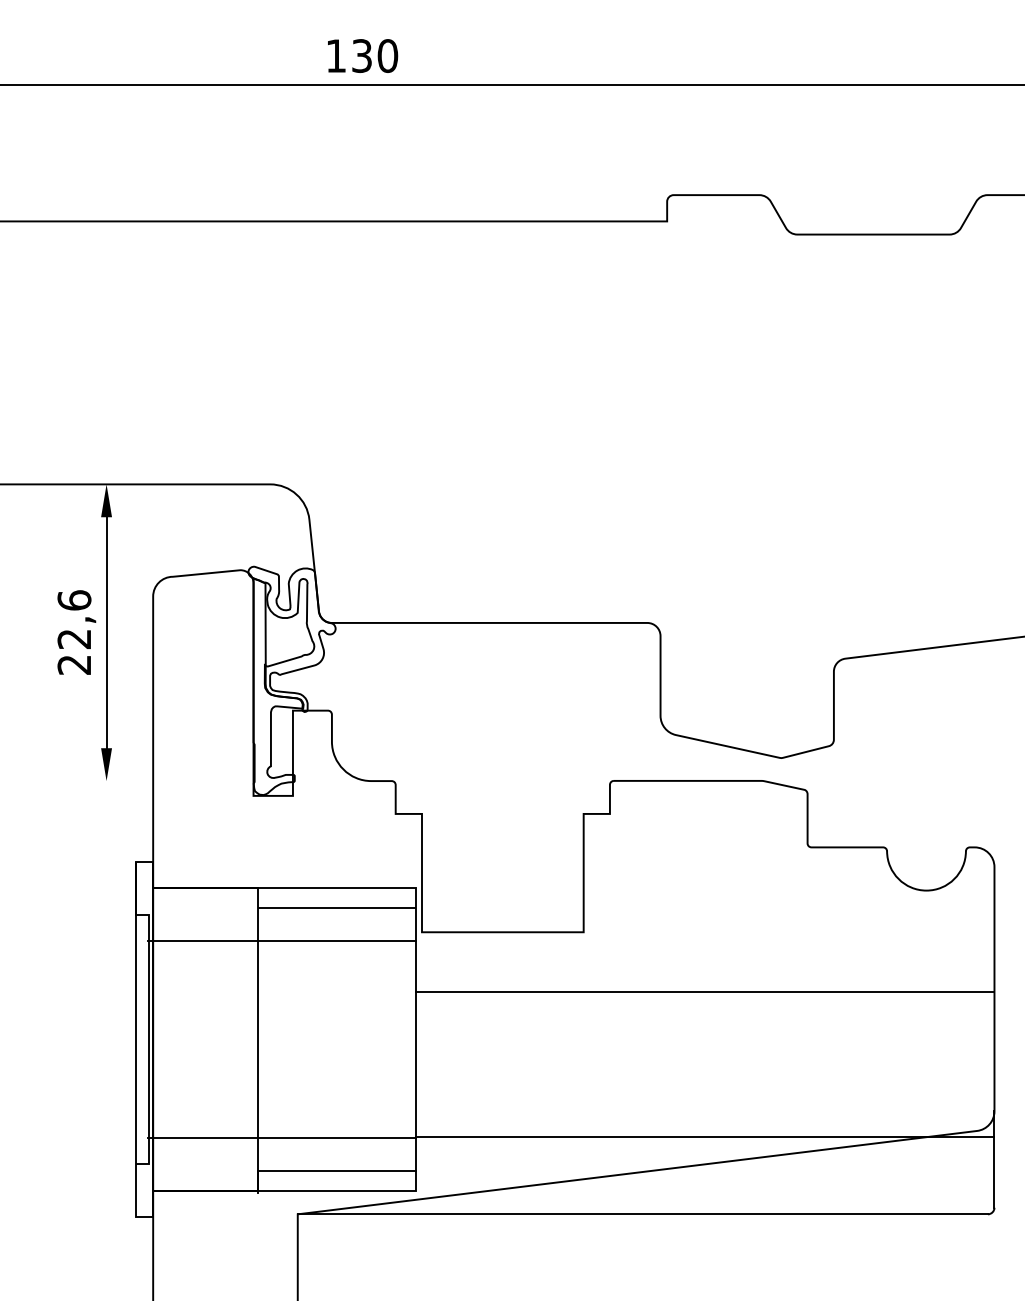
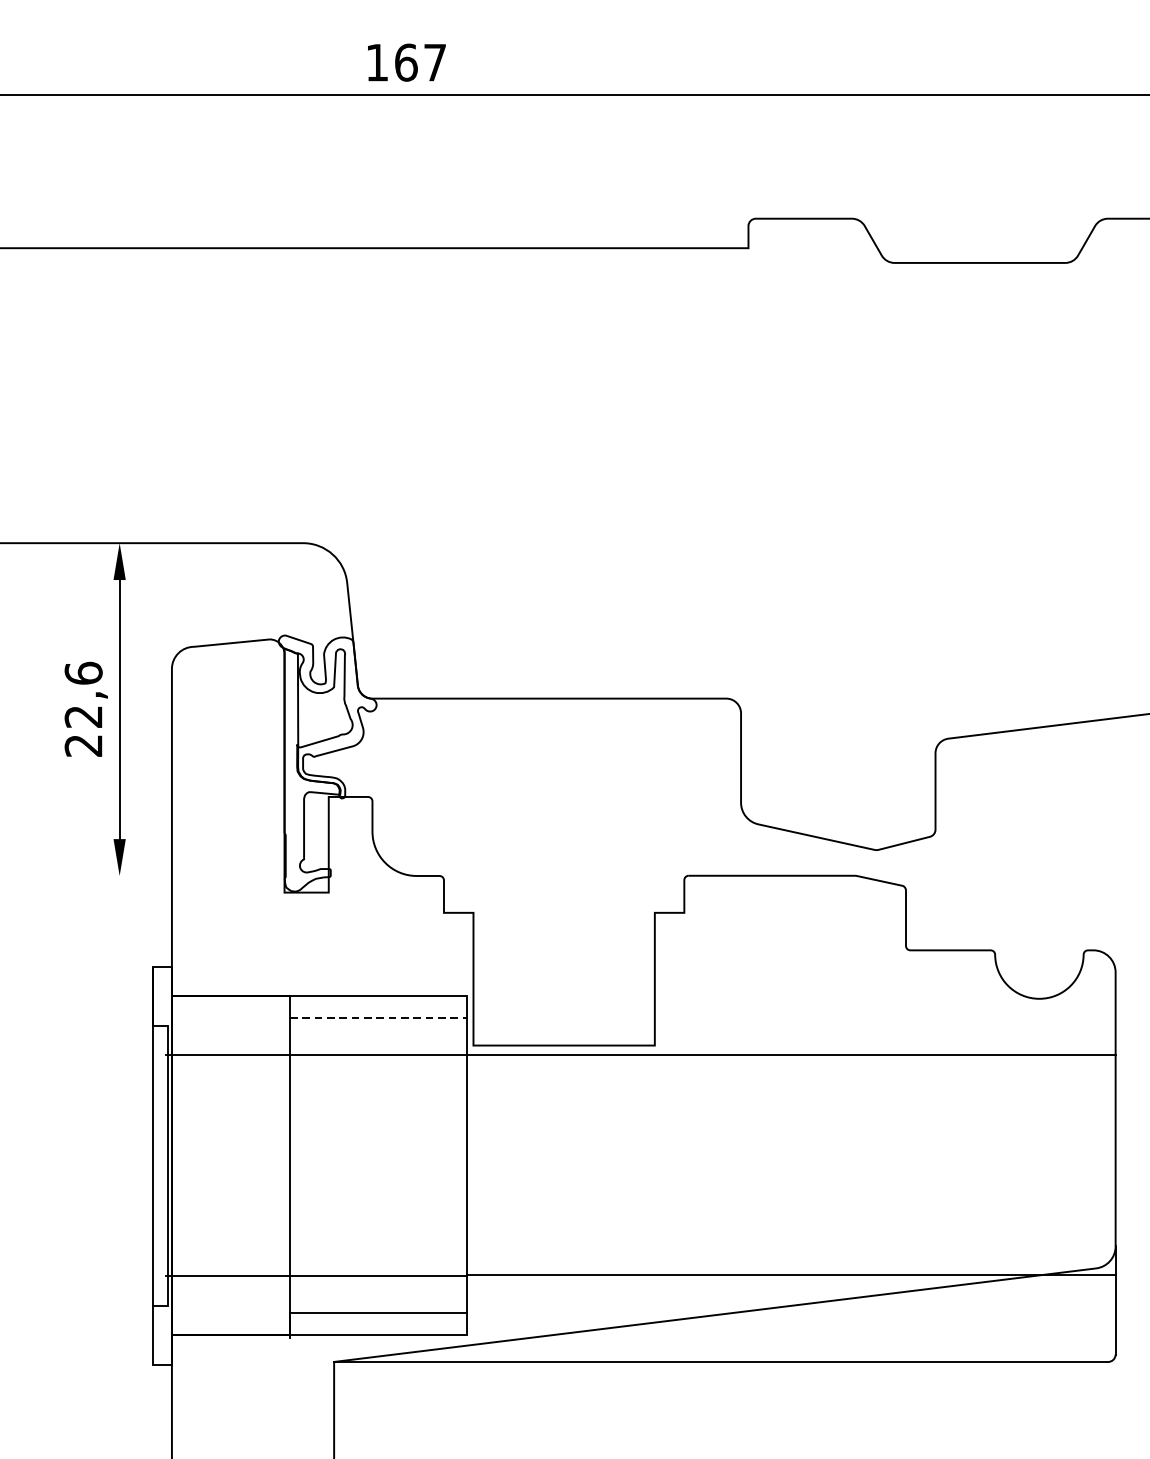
text: (375, 56) -> (421, 63), 130 -> 167
line: (337, 907) -> (378, 1017), solid -> dashed
line: (705, 992) -> (791, 1055), moved

